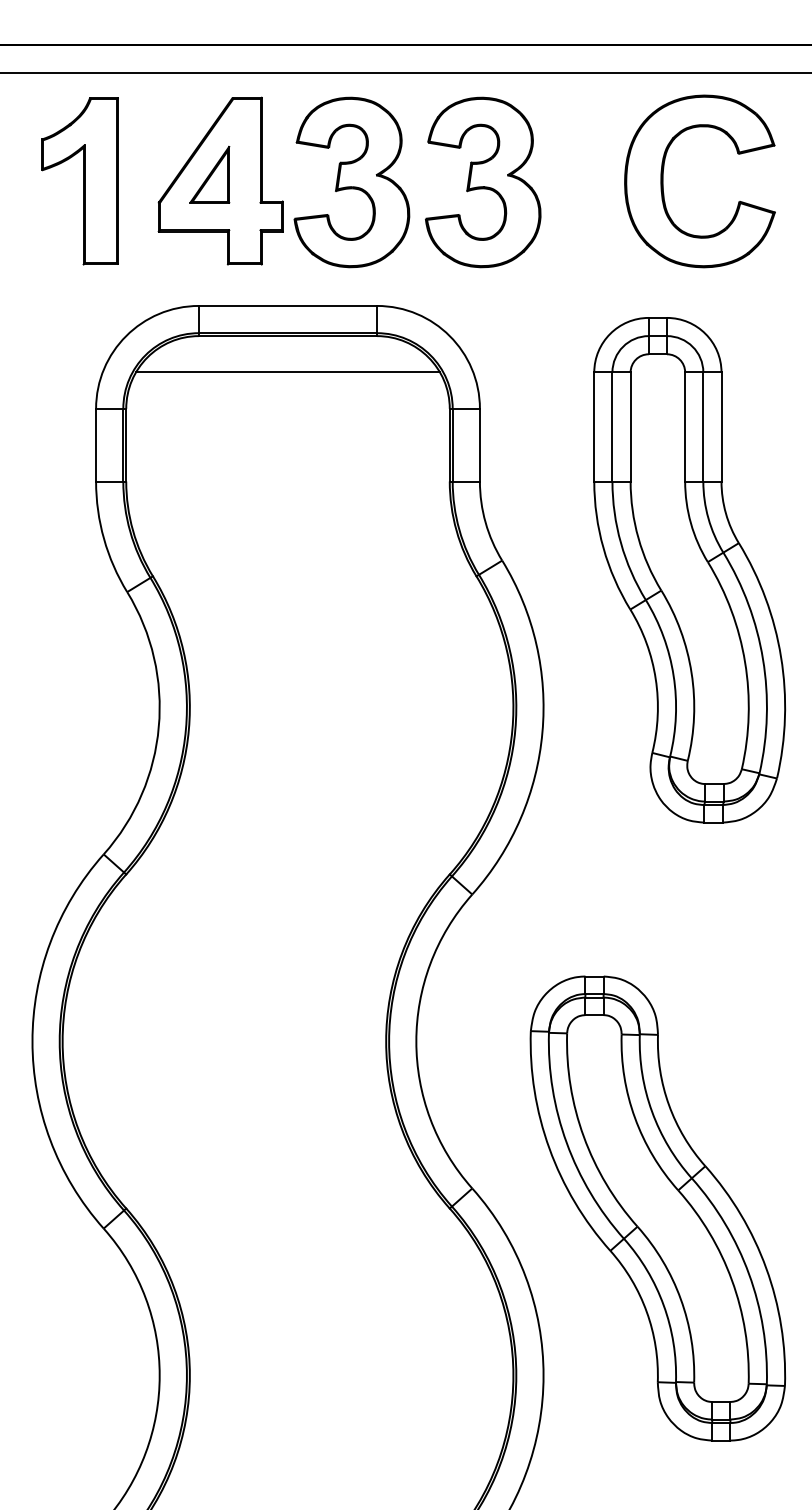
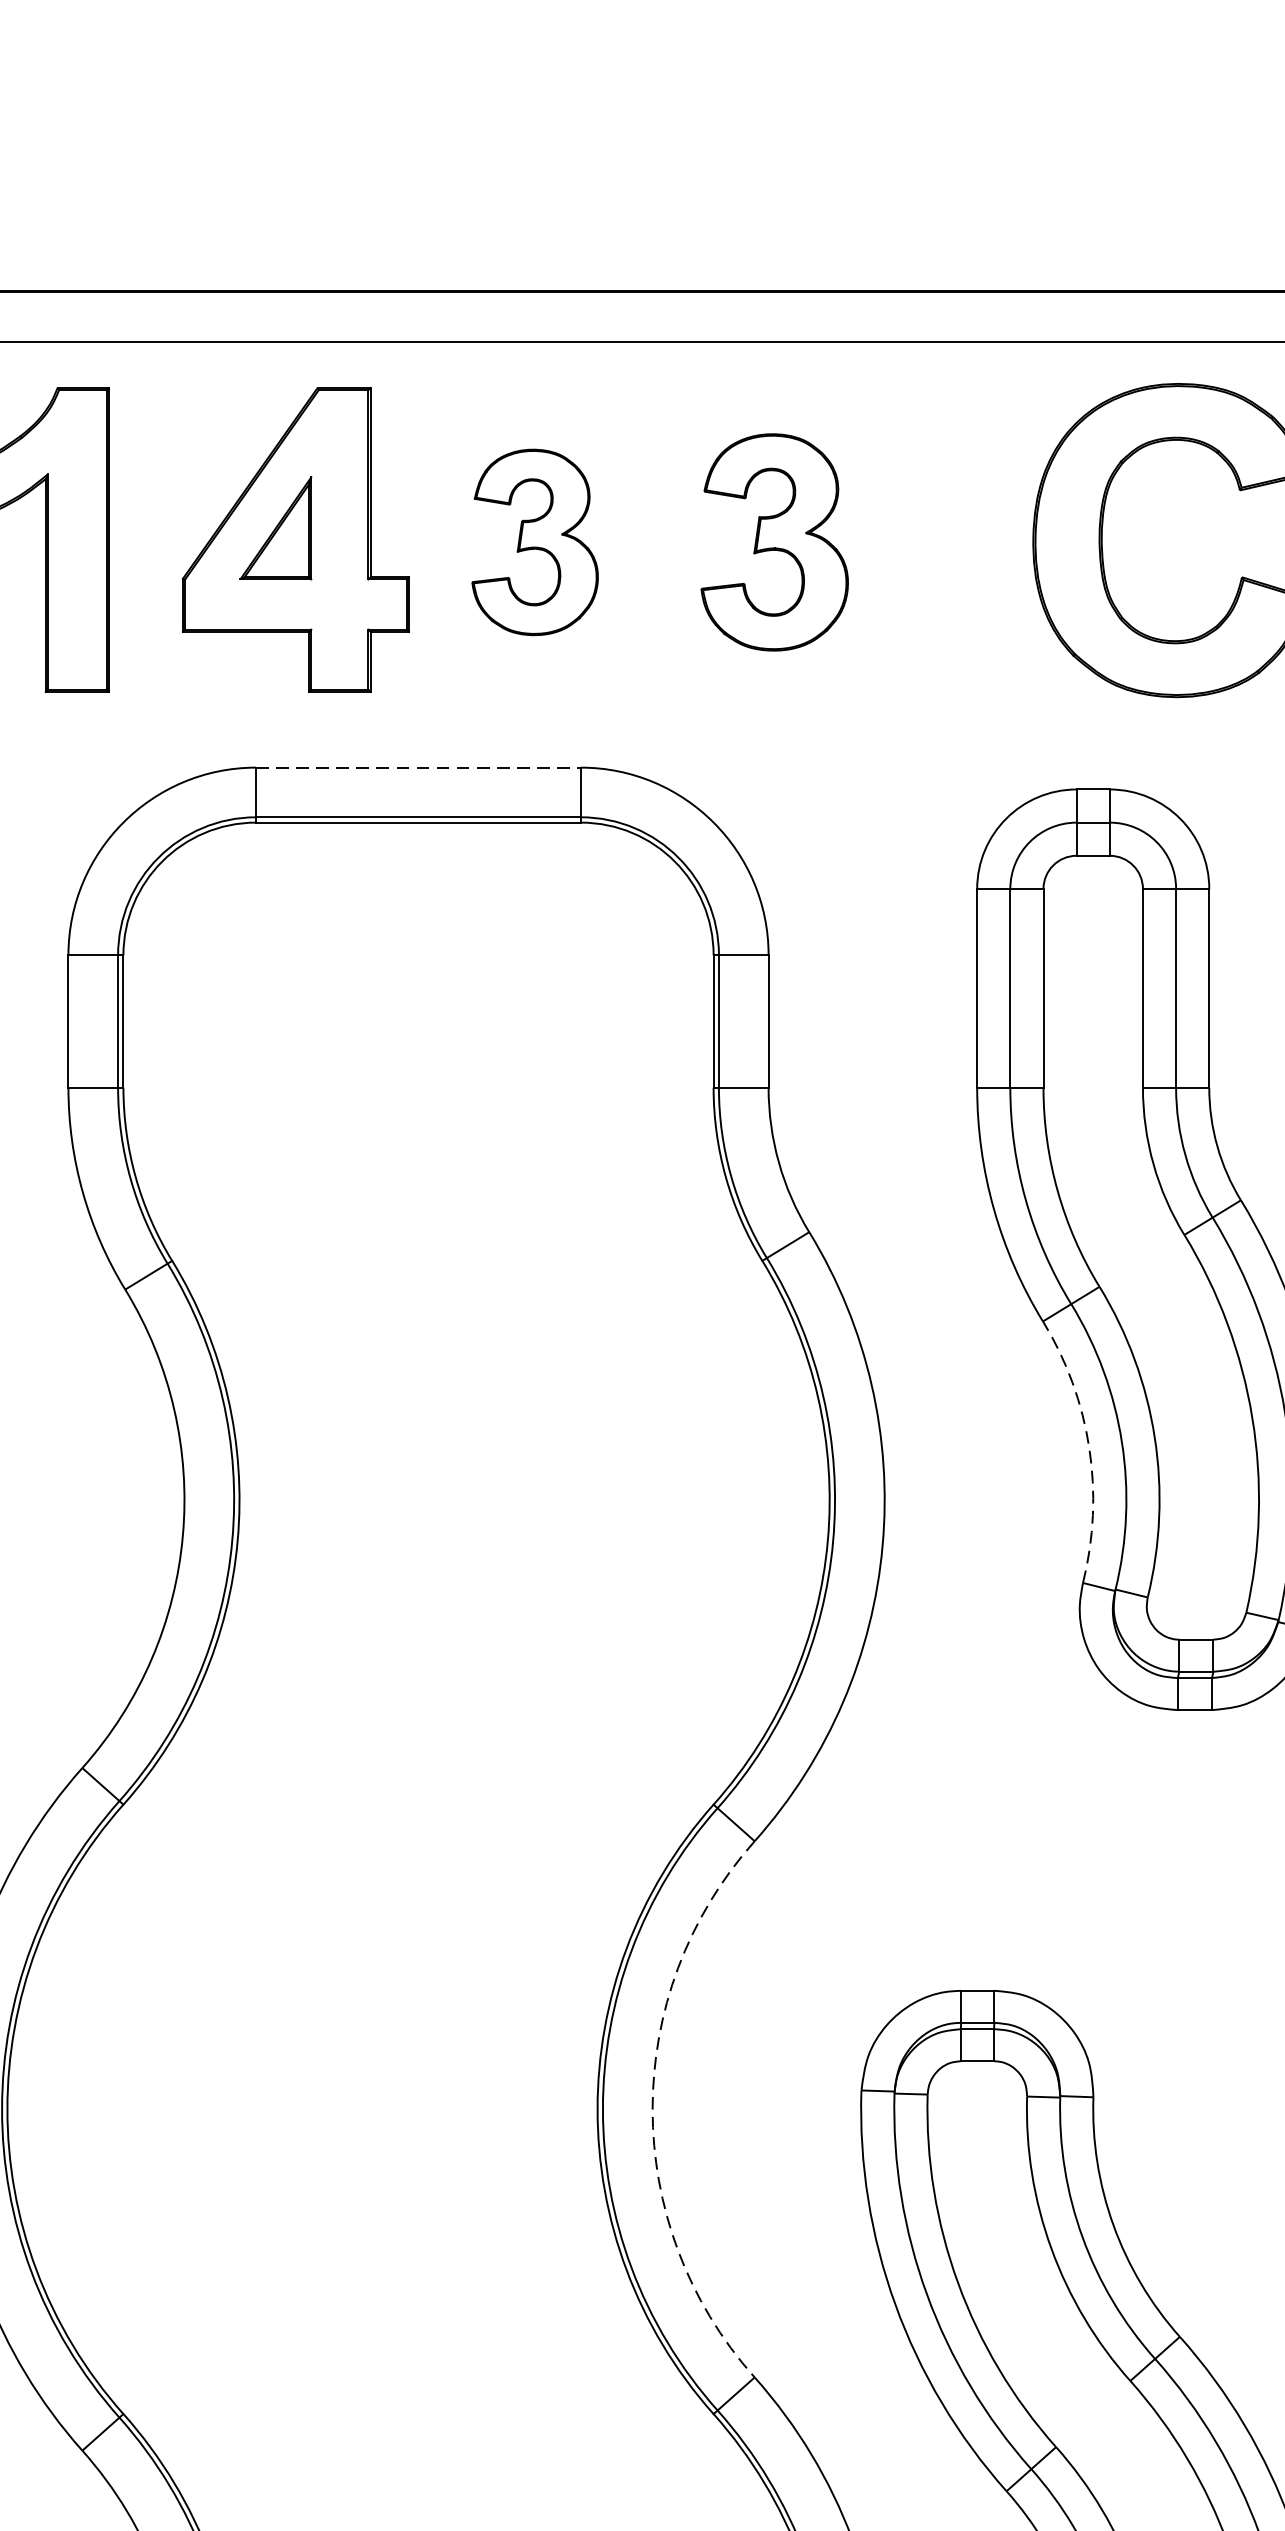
part: (351, 182) -> (534, 542), size x0.6
part: (483, 182) -> (775, 542), size x0.7
line: (288, 305) -> (419, 766), solid -> dashed
line: (287, 372) -> (417, 889), removed
arc: (655, 679) -> (1088, 1449), solid -> dashed
arc: (416, 1041) -> (652, 2109), solid -> dashed

